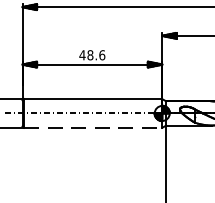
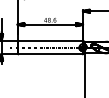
line: (94, 128) -> (51, 54), dashed -> solid

